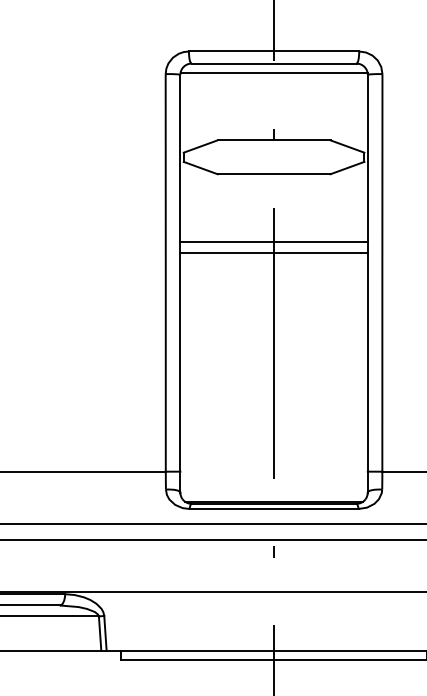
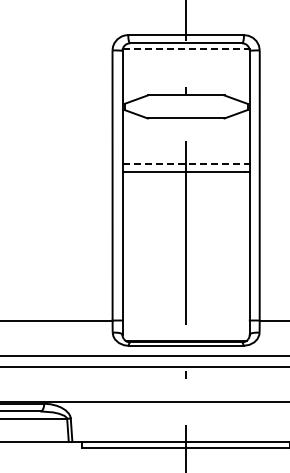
line: (273, 72) -> (185, 49), solid -> dashed
line: (273, 242) -> (185, 164), solid -> dashed

